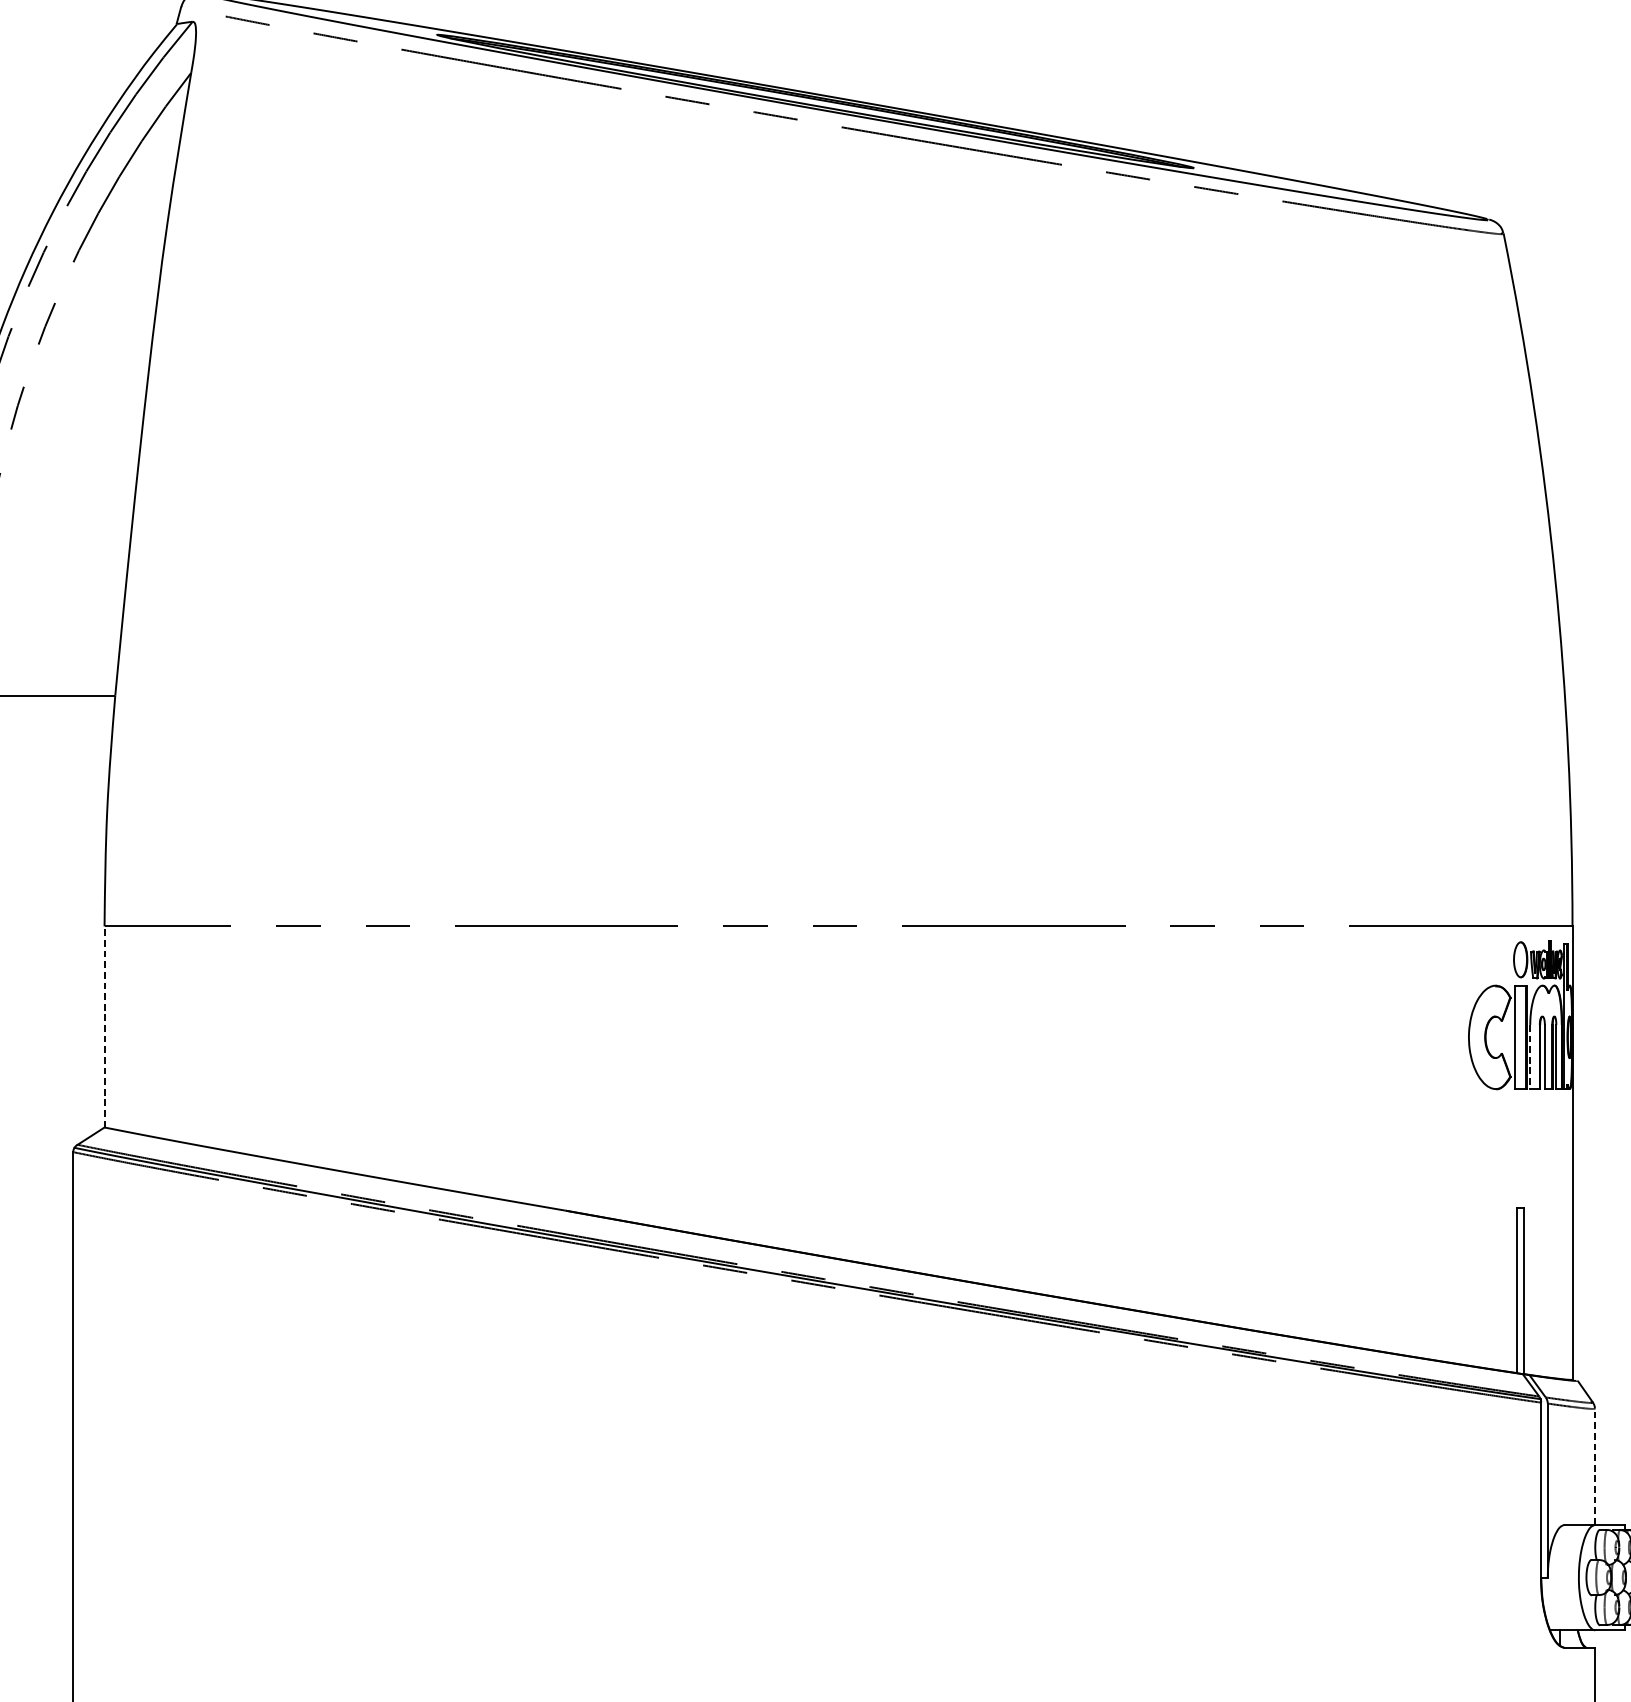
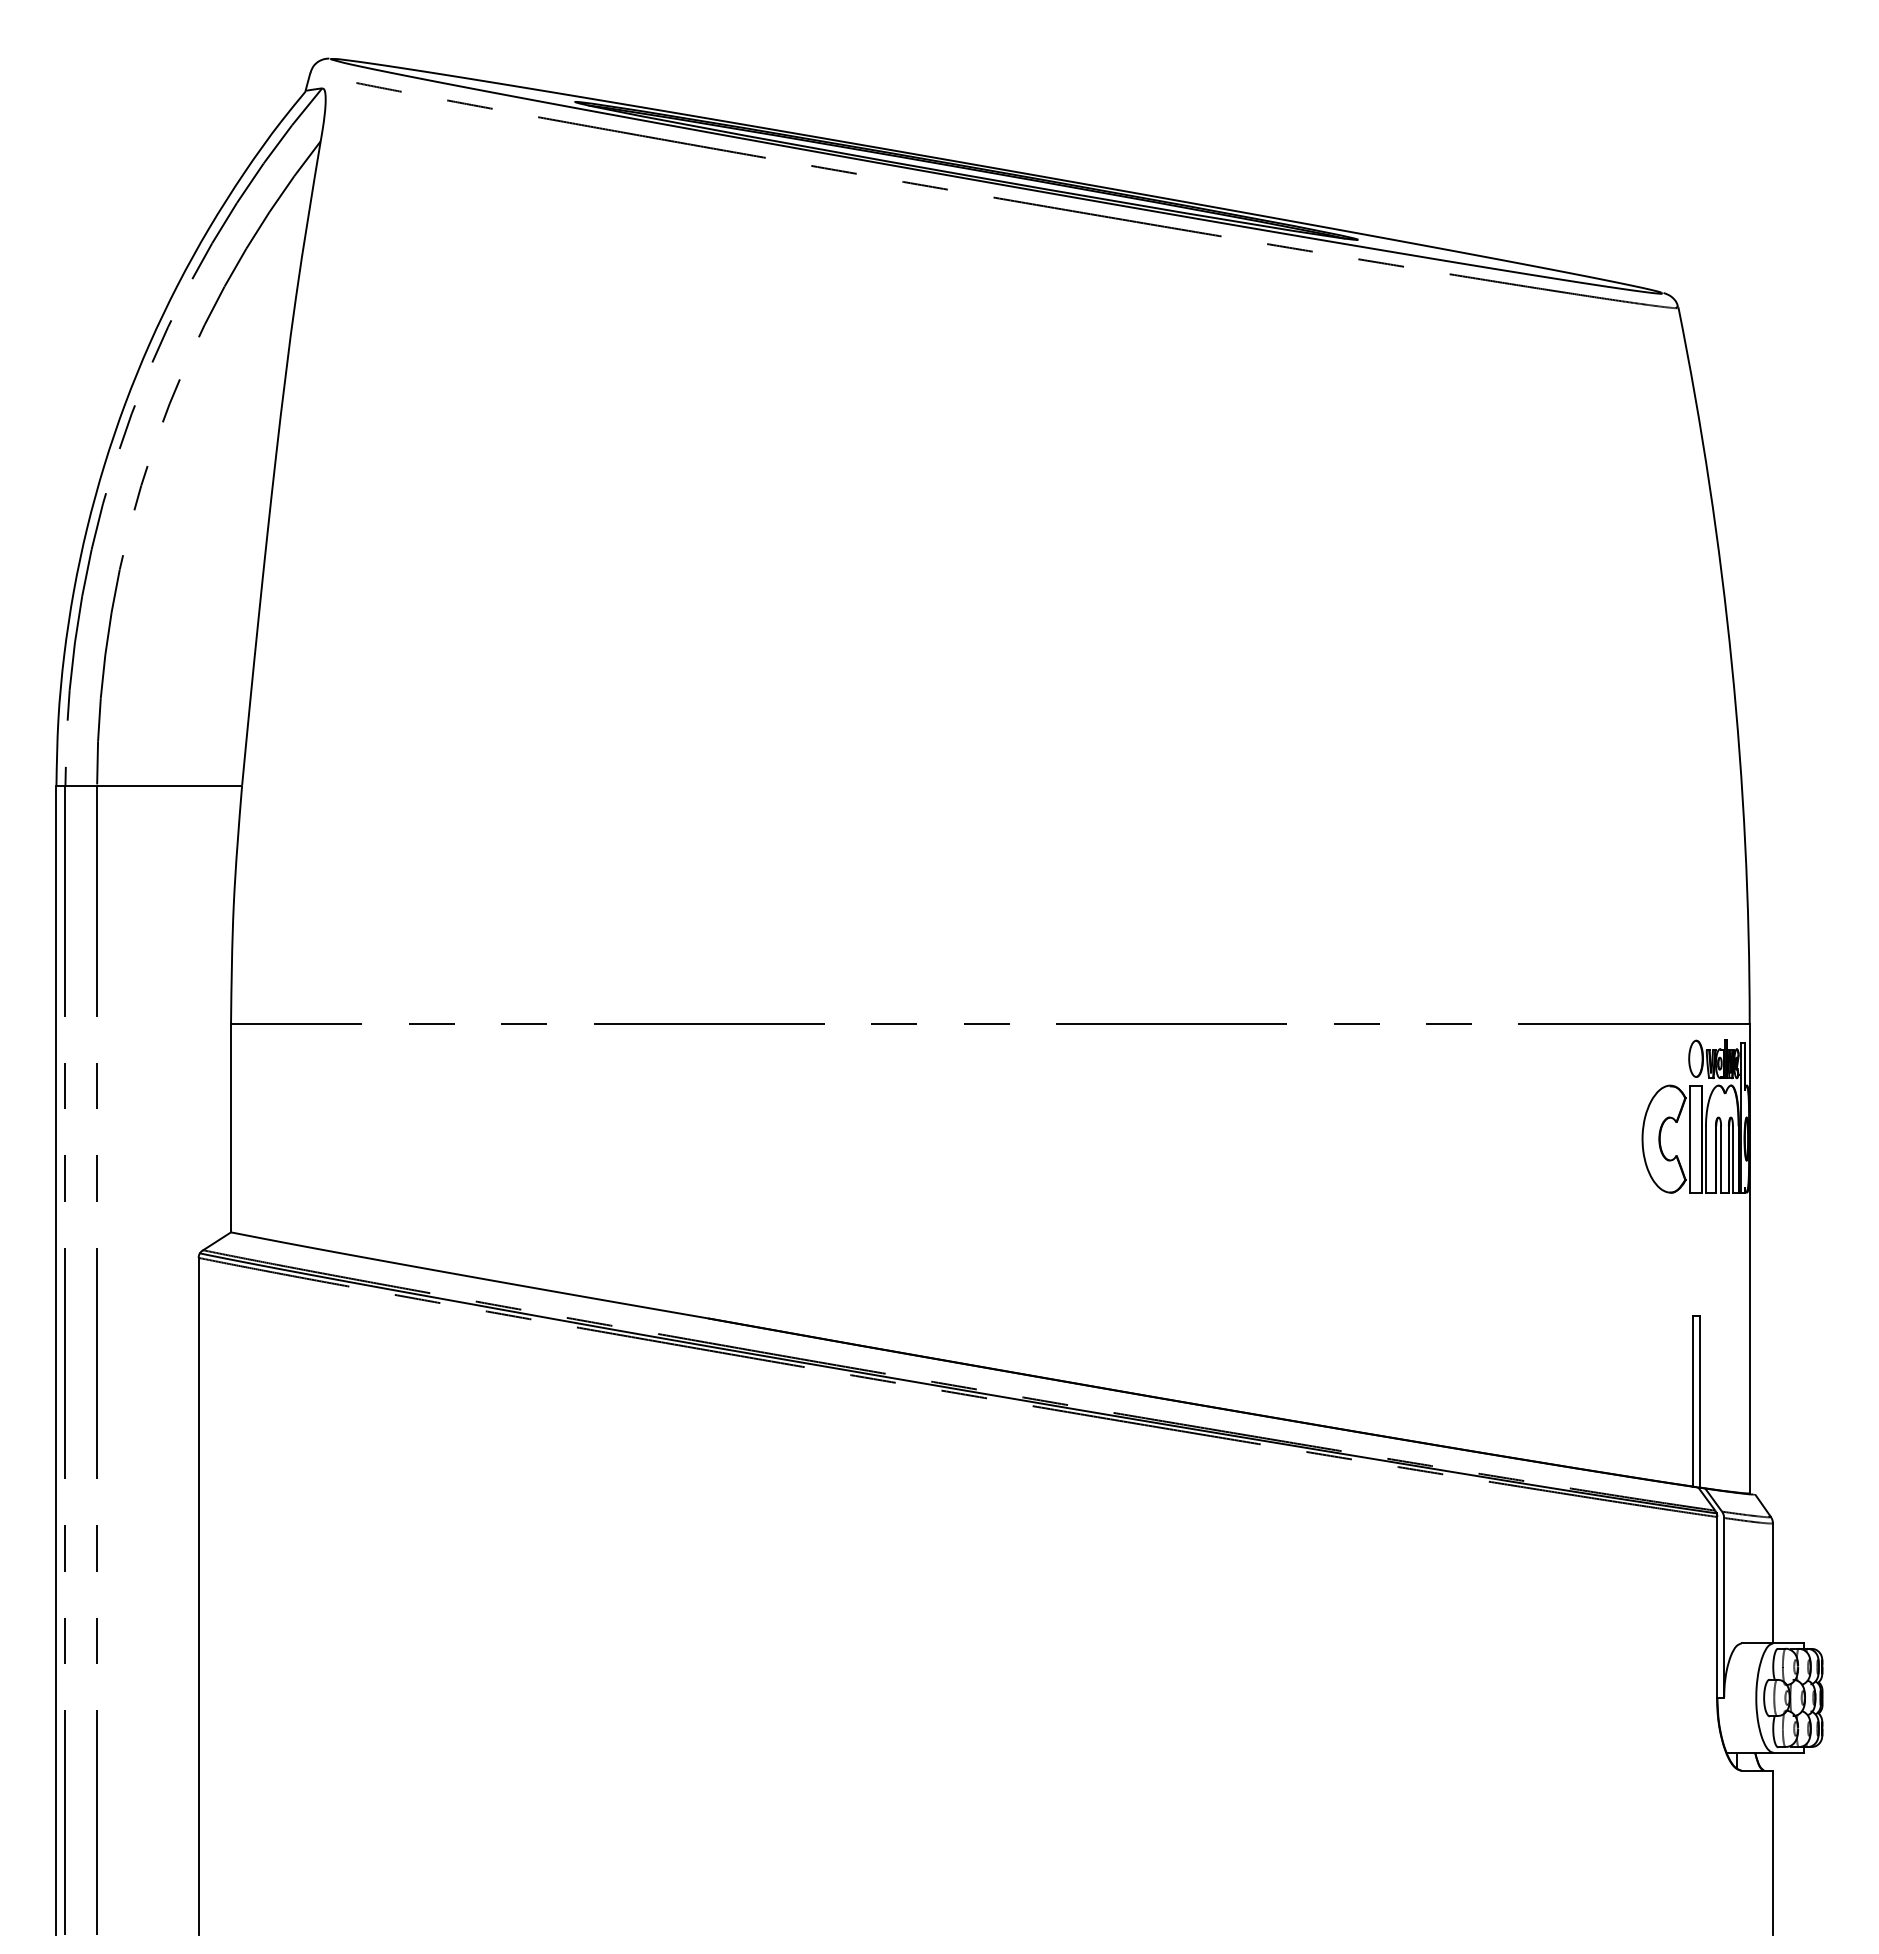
line: (105, 1026) -> (231, 1127), dashed -> solid
line: (1530, 1057) -> (1706, 1159), dashed -> solid
line: (1595, 1465) -> (1773, 1582), dashed -> solid

